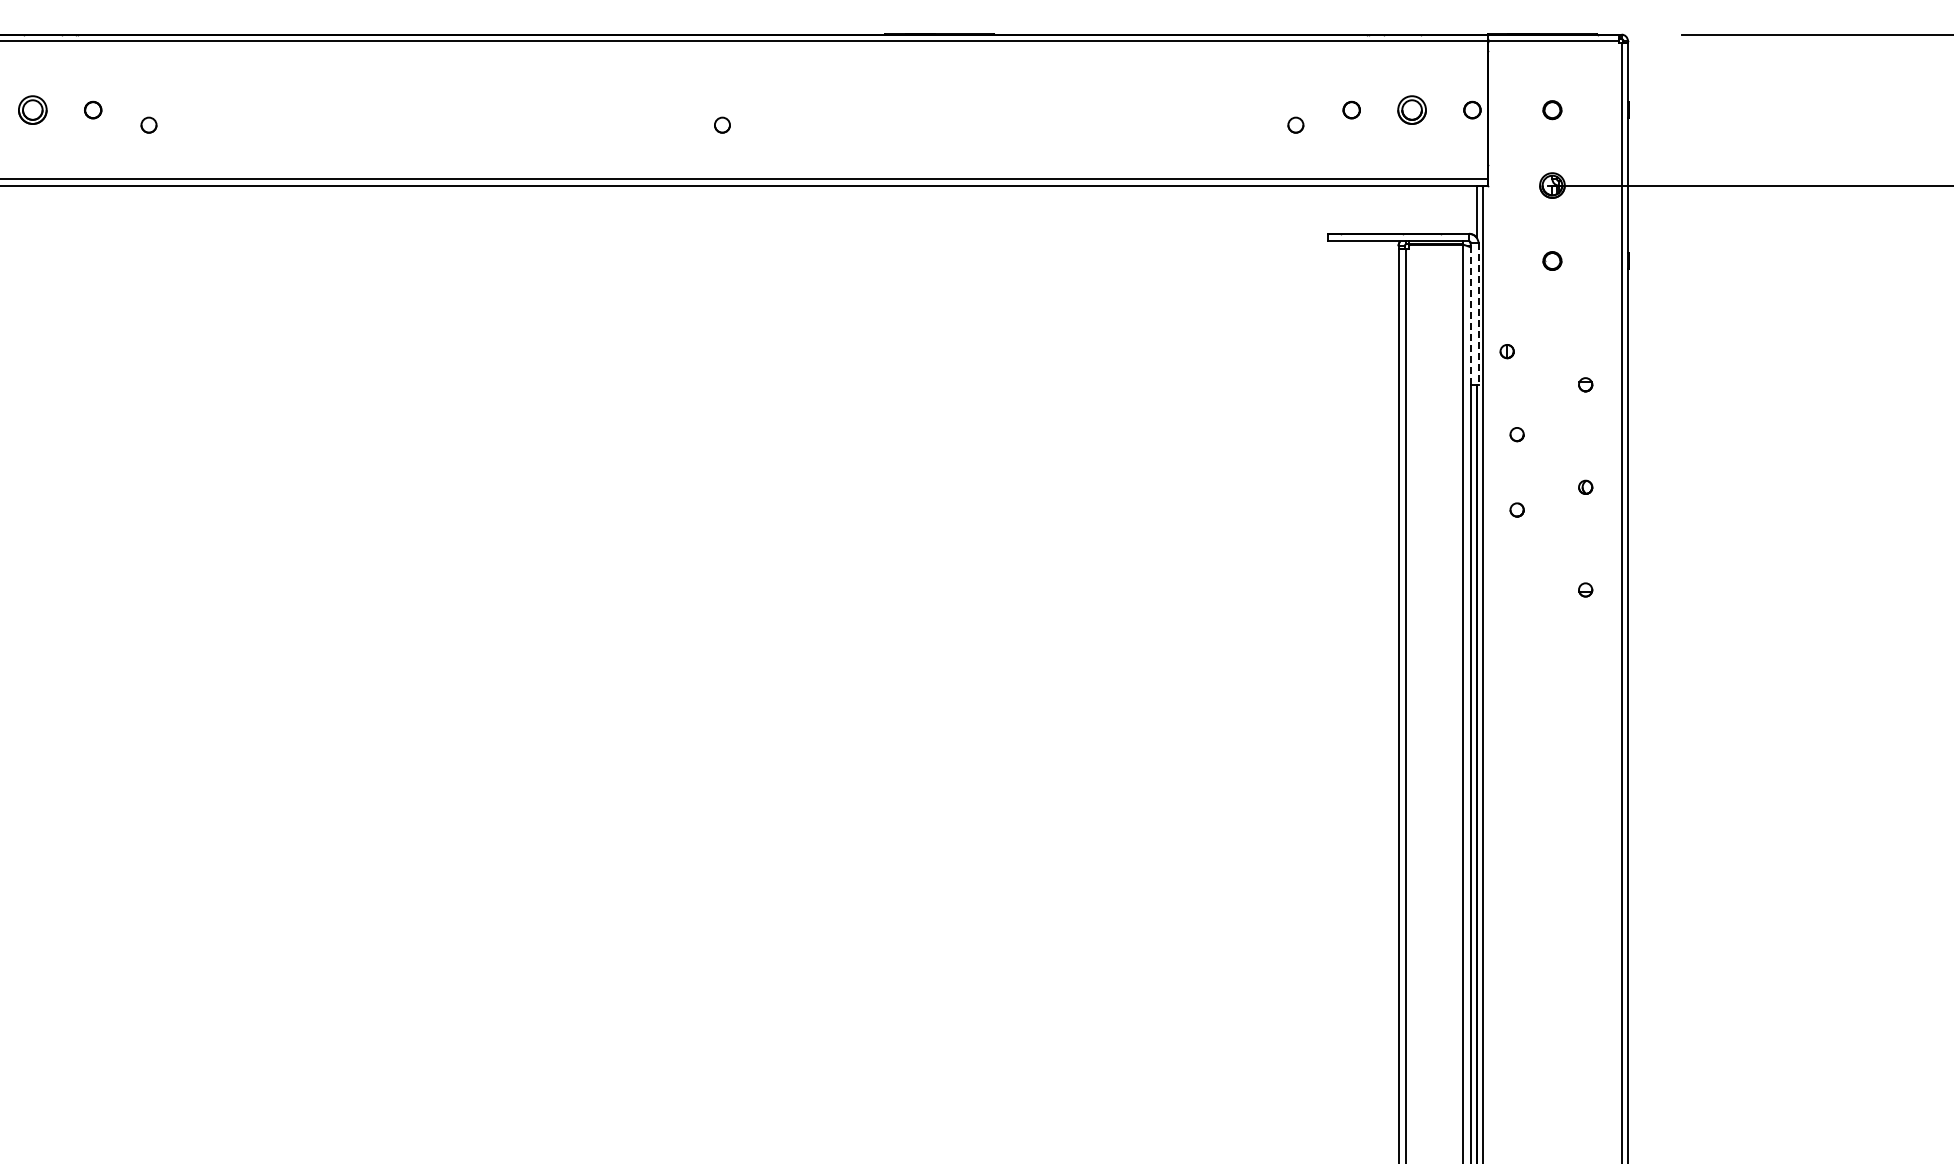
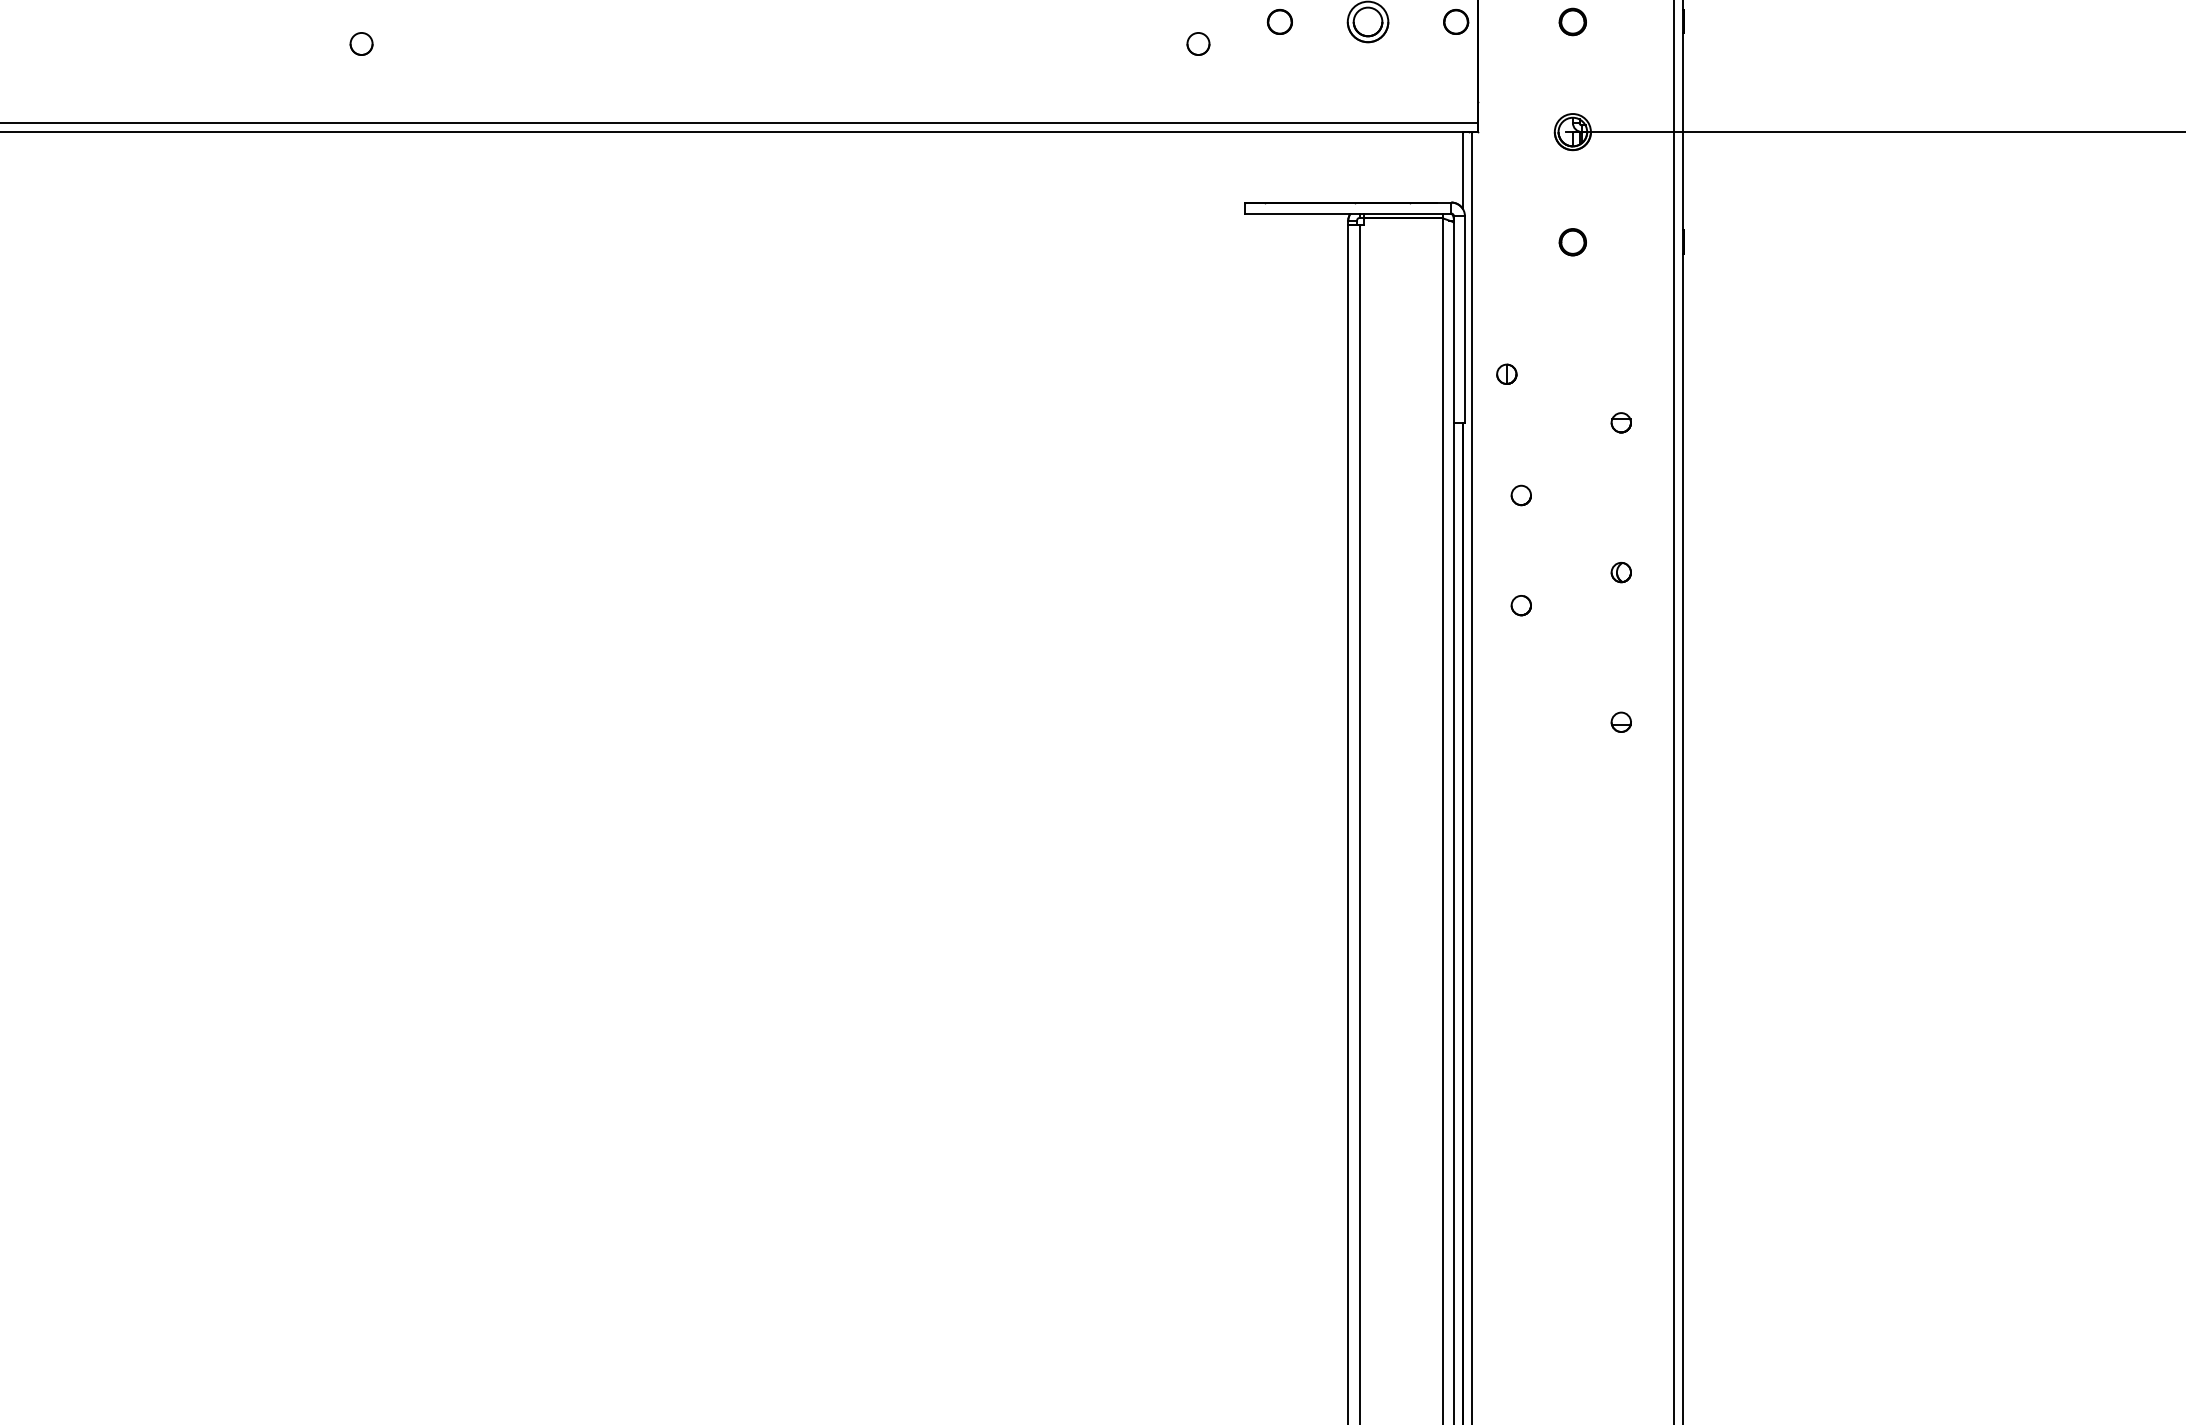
line: (1470, 313) -> (1453, 318), dashed -> solid
line: (1478, 313) -> (1464, 318), dashed -> solid

